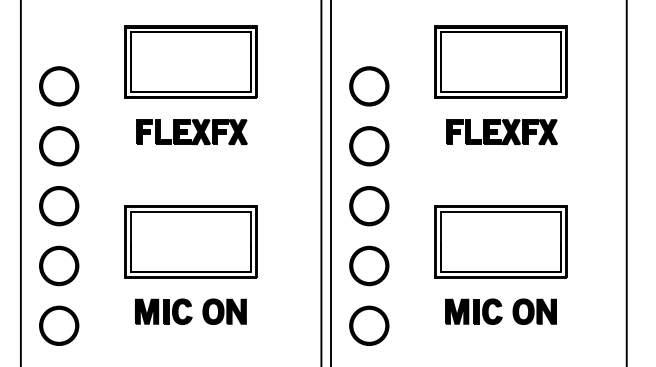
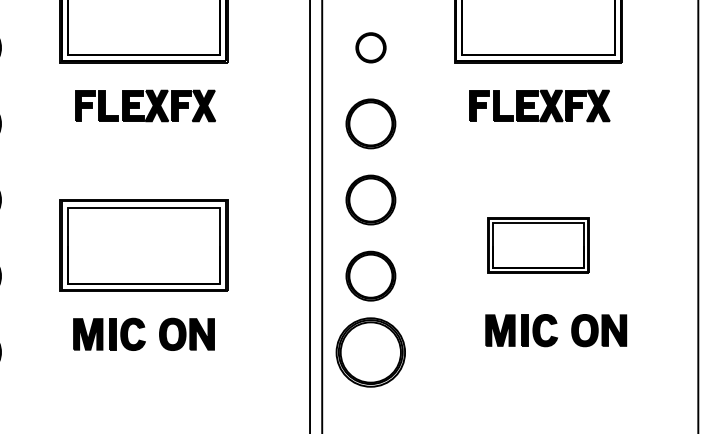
part: (369, 86) -> (371, 47), size x0.6
part: (500, 241) -> (537, 245), size x0.6
part: (500, 311) -> (555, 330), moved
part: (369, 325) -> (371, 351), size x1.4

